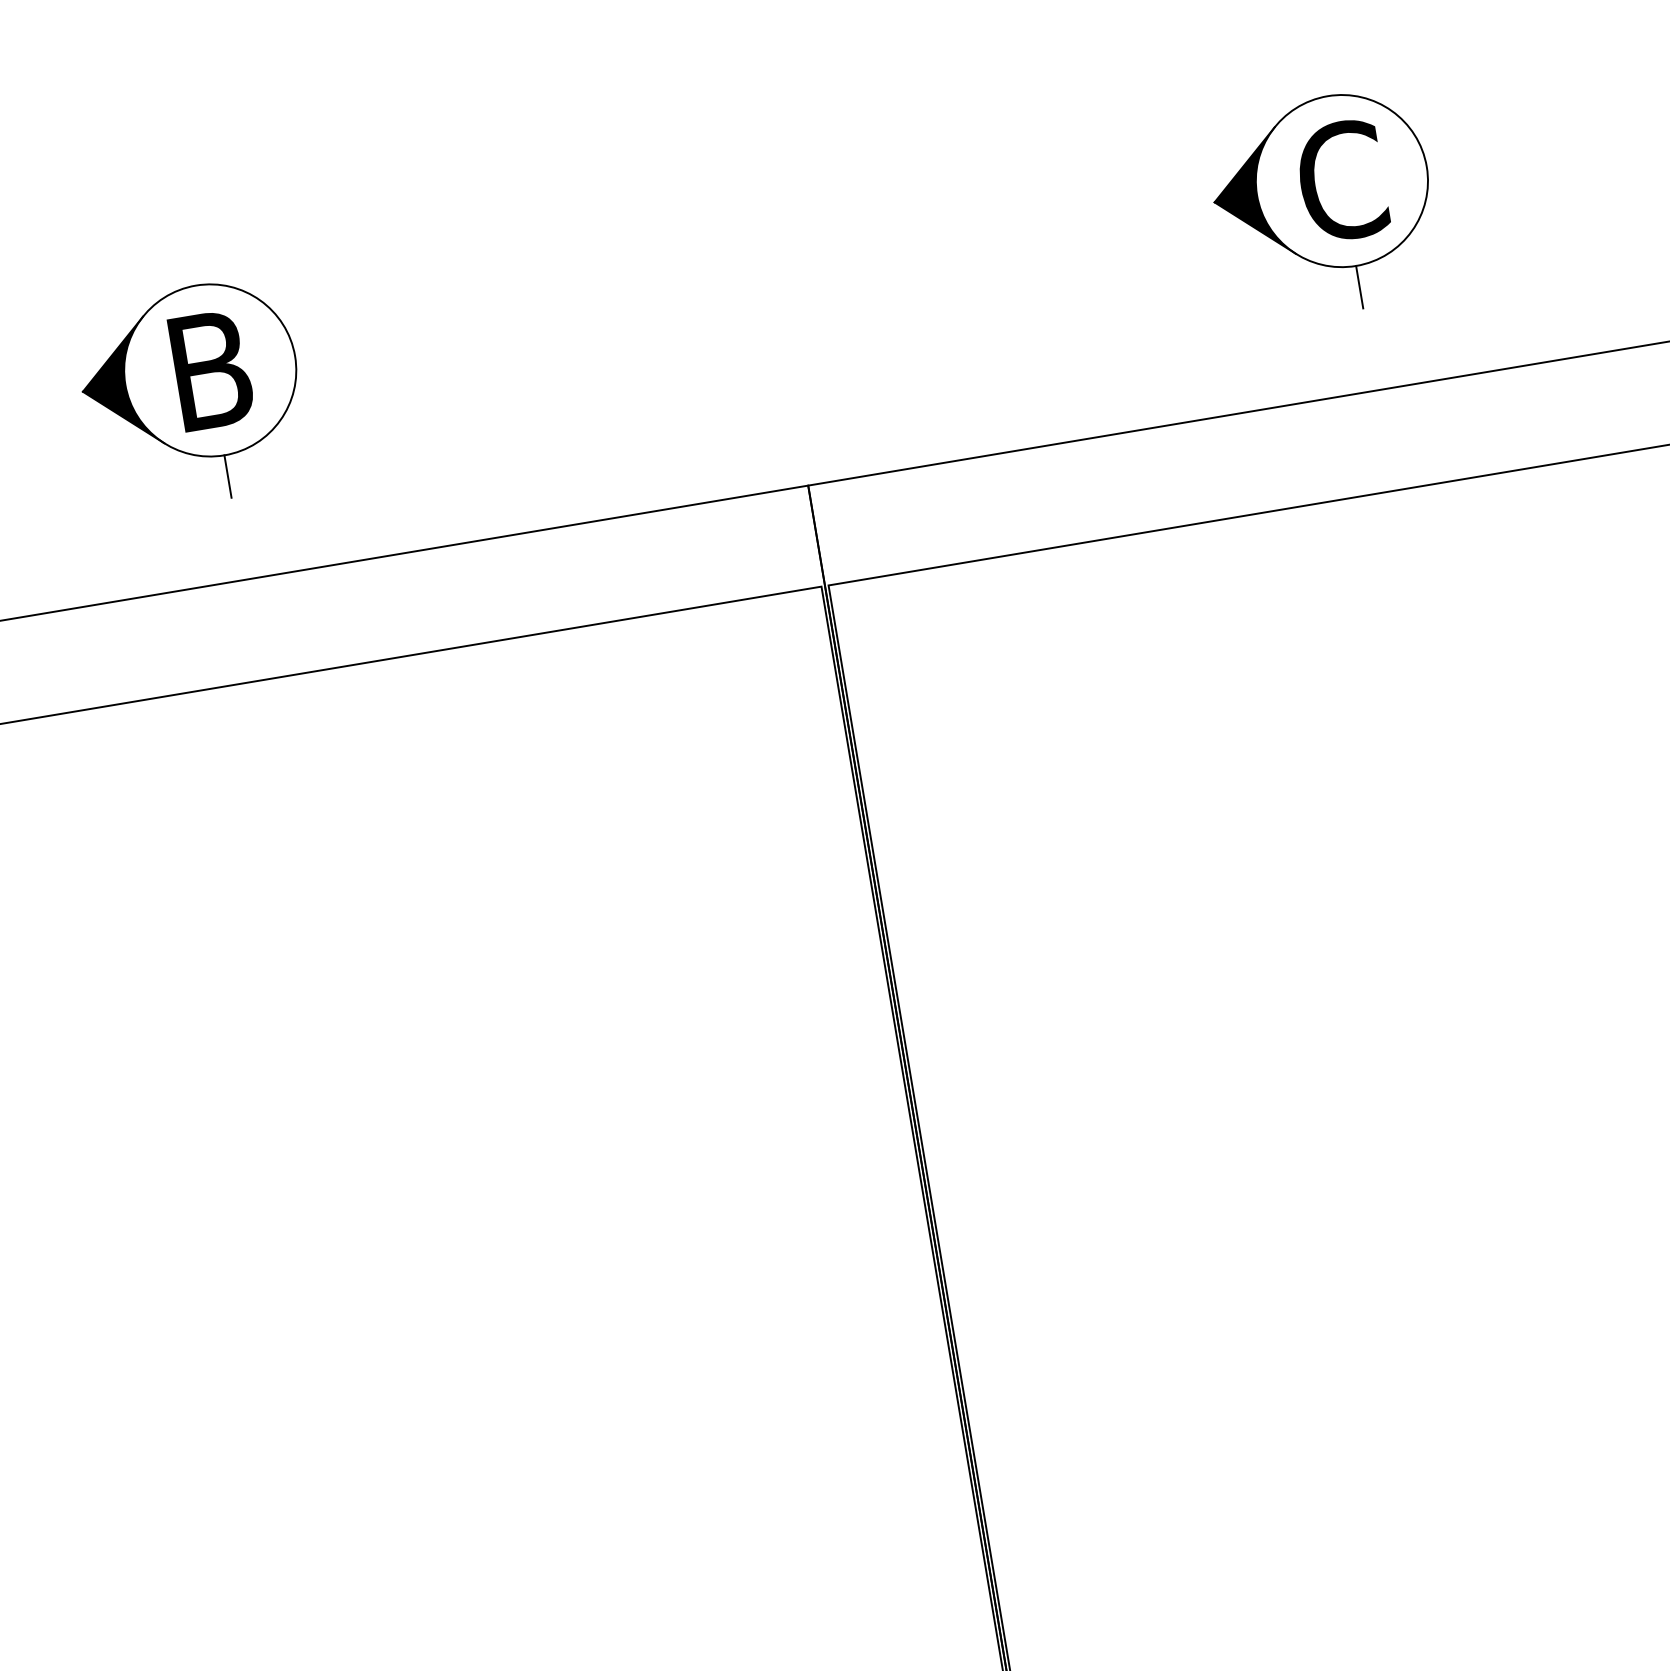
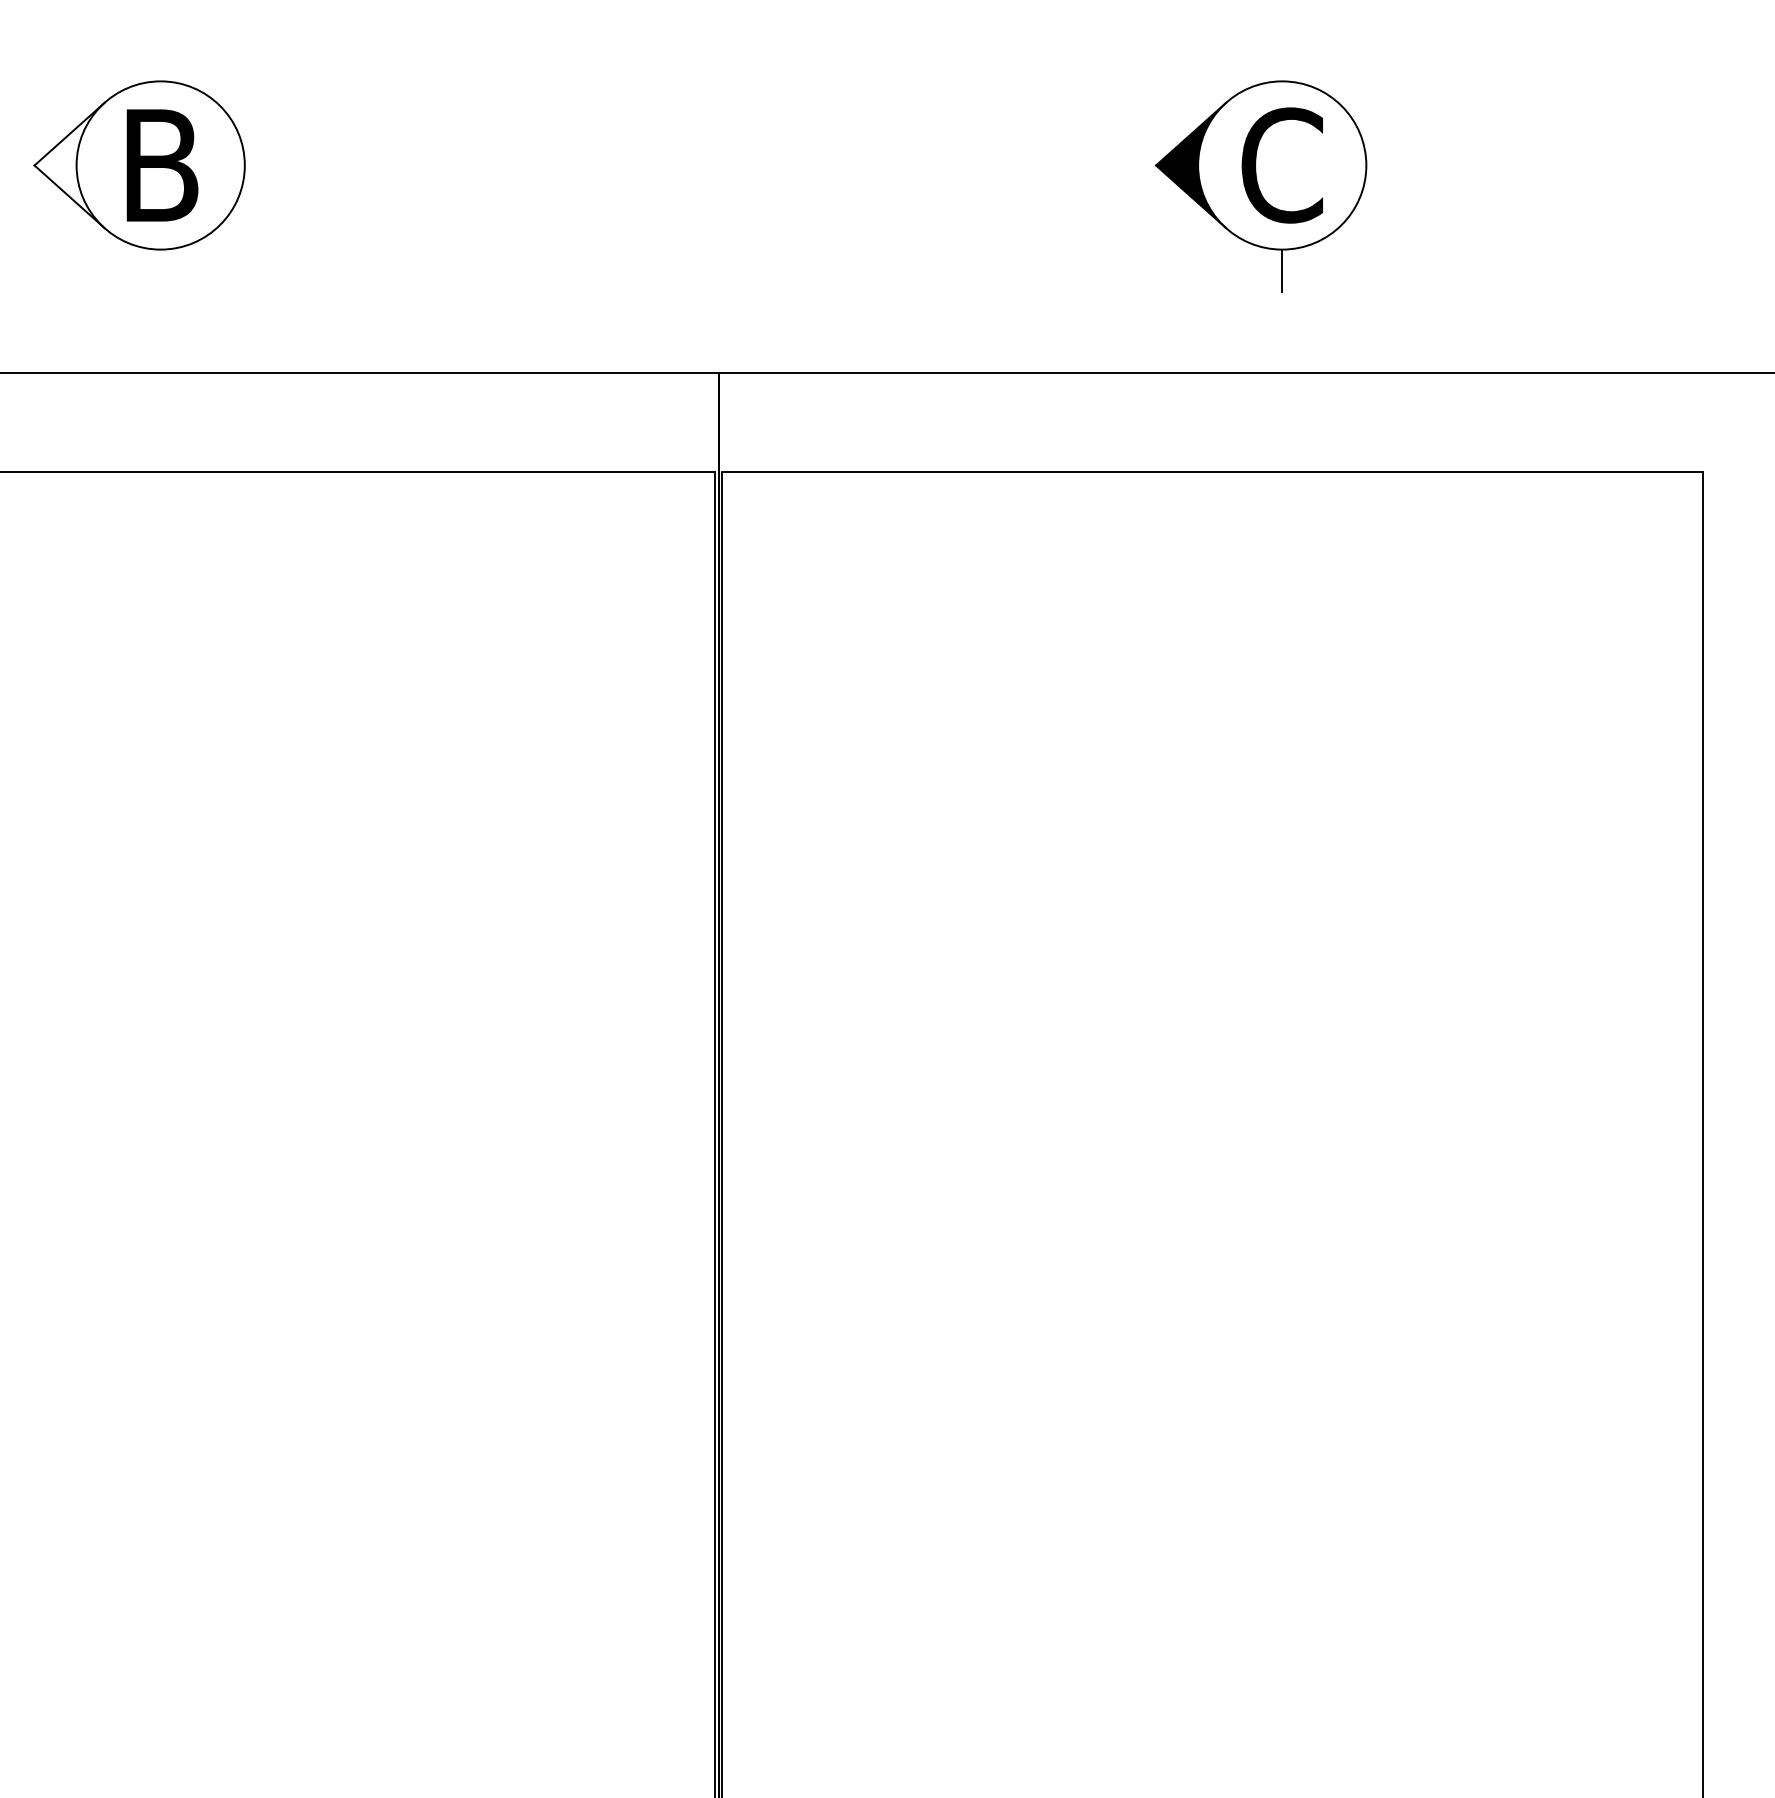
fill: (118, 385) -> (69, 165), removed
line: (227, 476) -> (160, 270), removed

